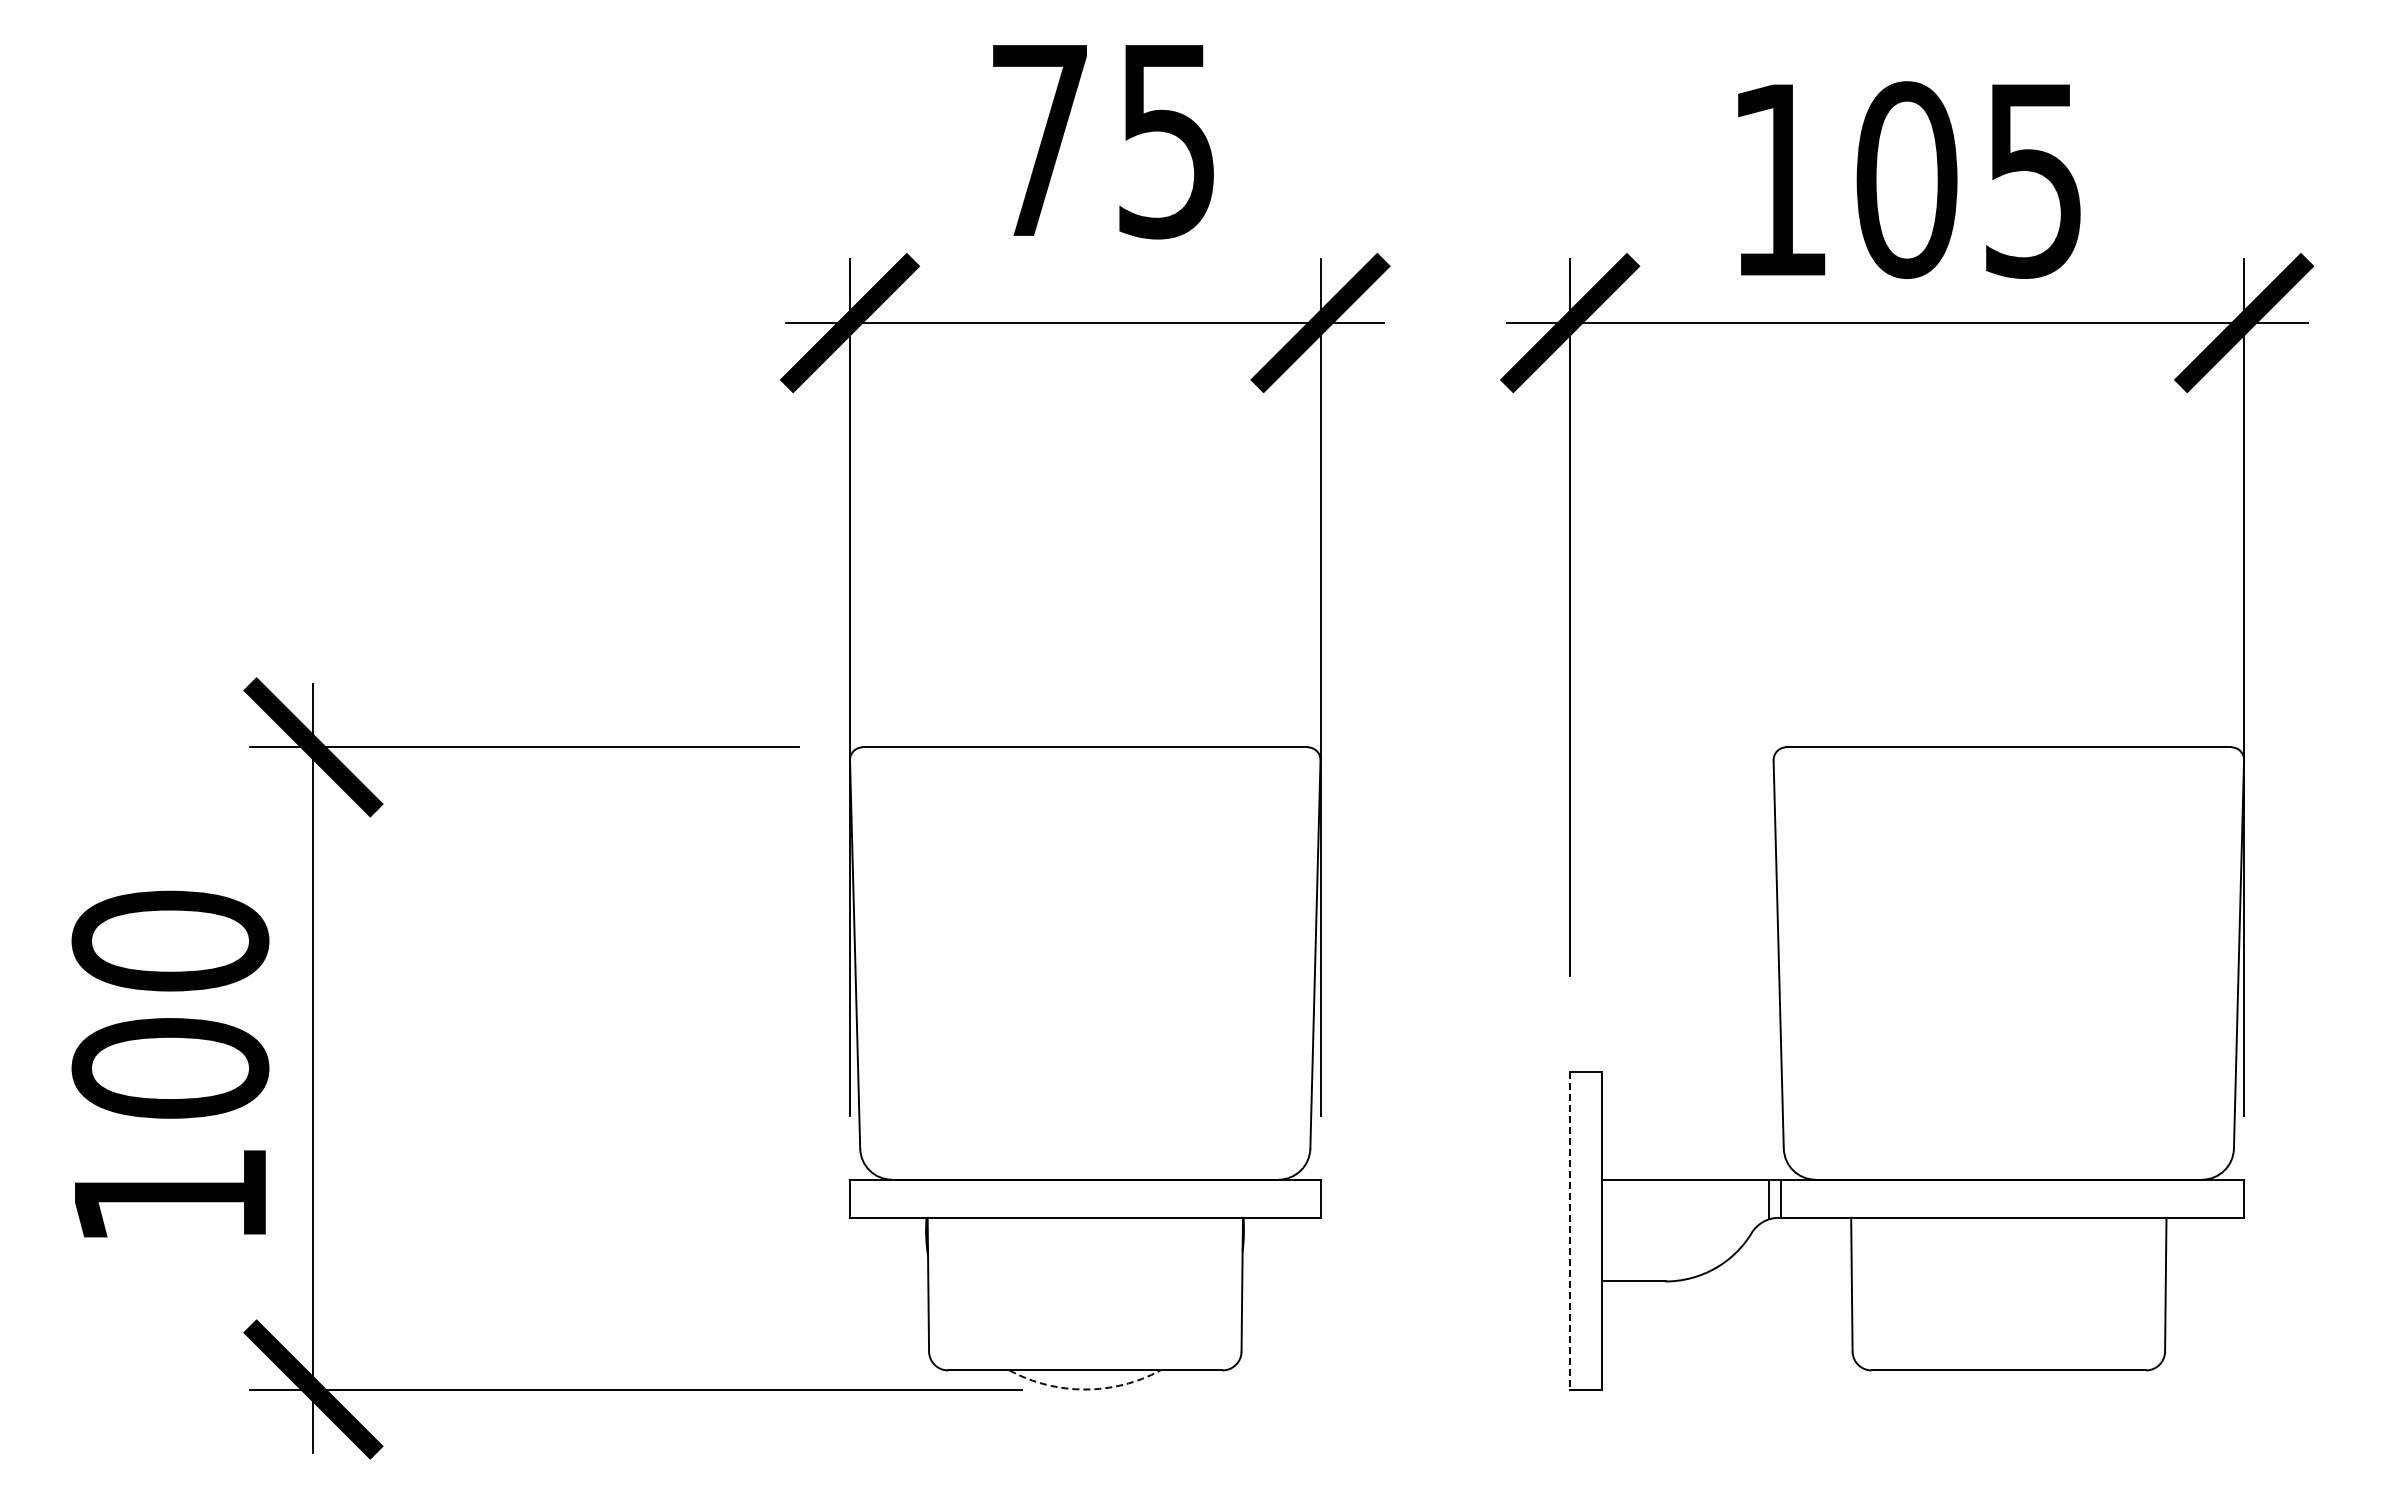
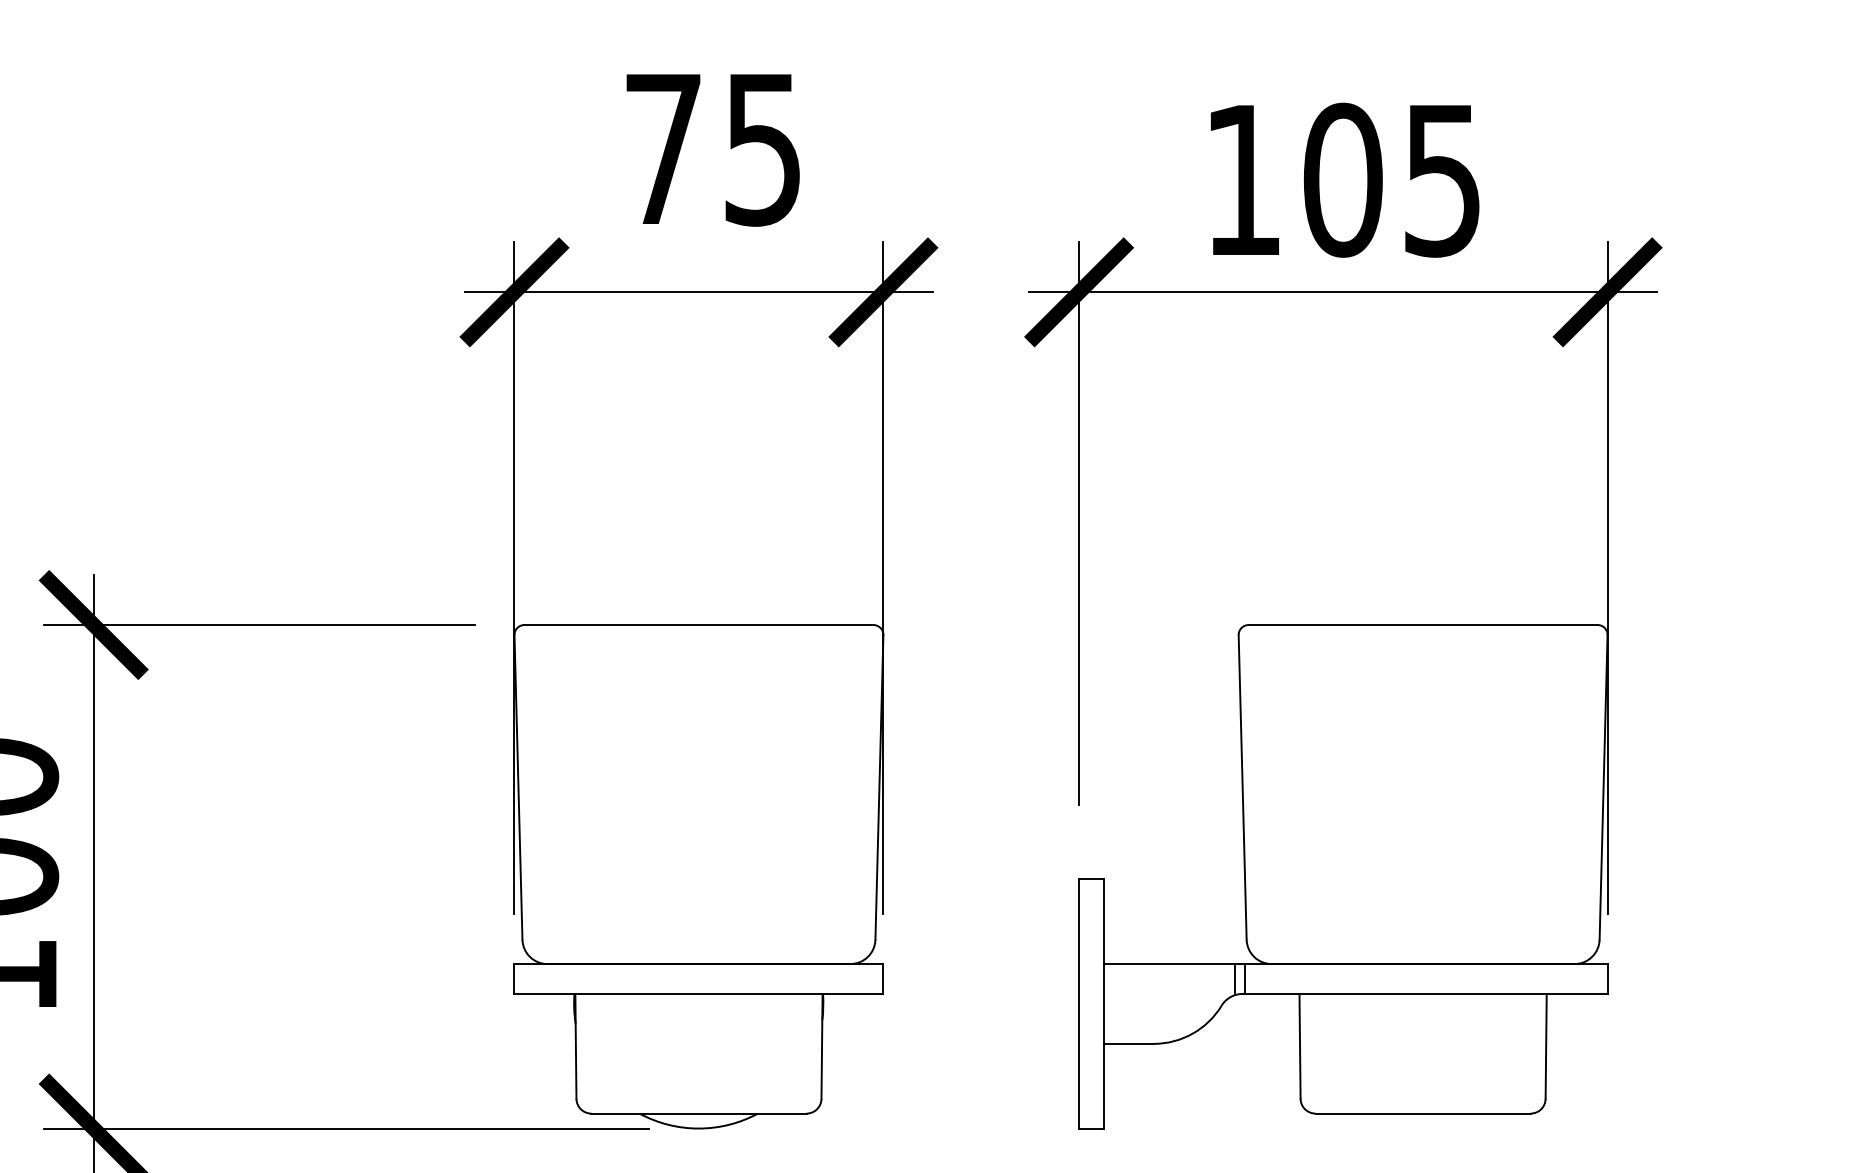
line: (1570, 1230) -> (1079, 1003), dashed -> solid
arc: (1085, 1389) -> (699, 1128), dashed -> solid

